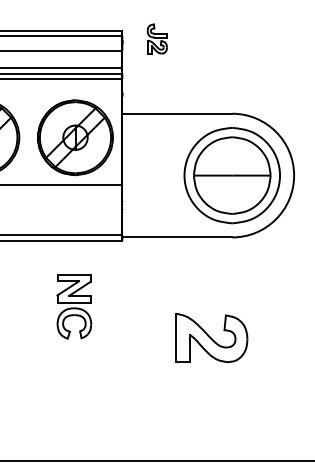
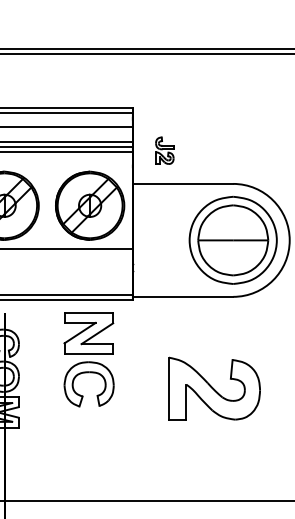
part: (156, 38) -> (164, 150), moved
part: (73, 307) -> (88, 360), size x1.6
part: (211, 337) -> (214, 388), size x1.4

